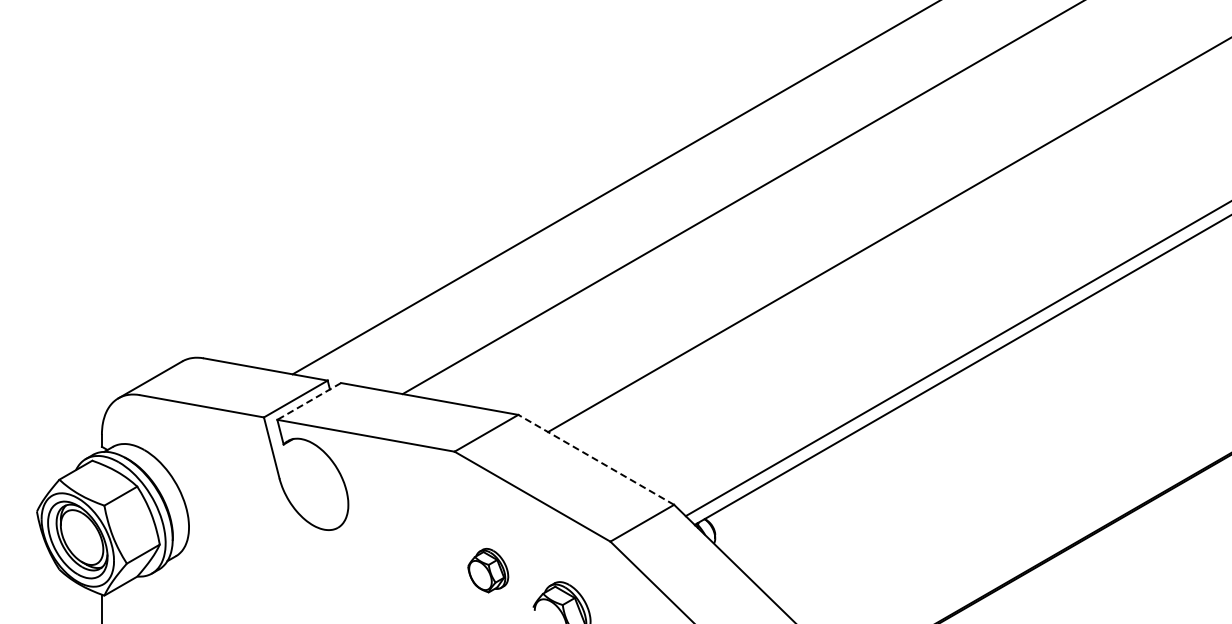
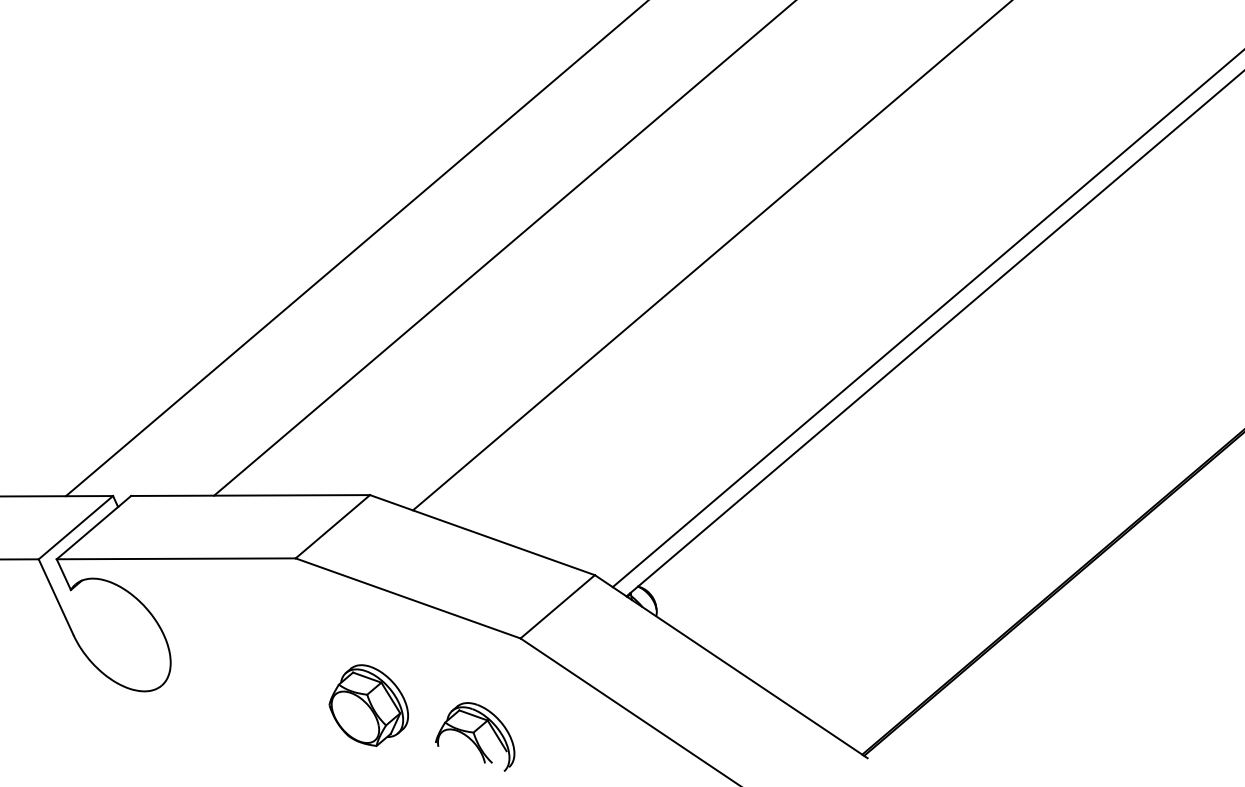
line: (309, 401) -> (94, 527), dashed -> solid
line: (596, 459) -> (482, 534), dashed -> solid
part: (487, 570) -> (367, 705), size x1.43

